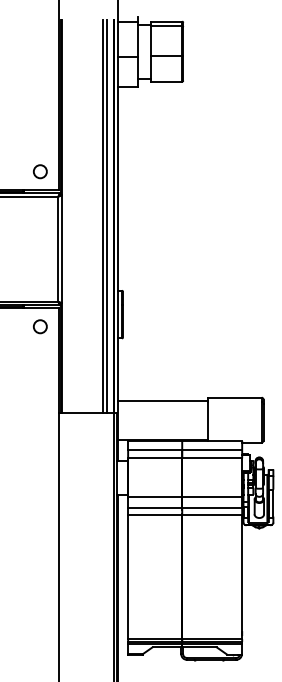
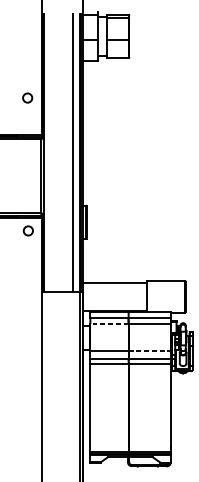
circle: (40, 171) -> (27, 97), moved
line: (107, 216) -> (75, 153), removed
line: (155, 458) -> (109, 324), solid -> dashed
line: (212, 496) -> (150, 350), solid -> dashed

